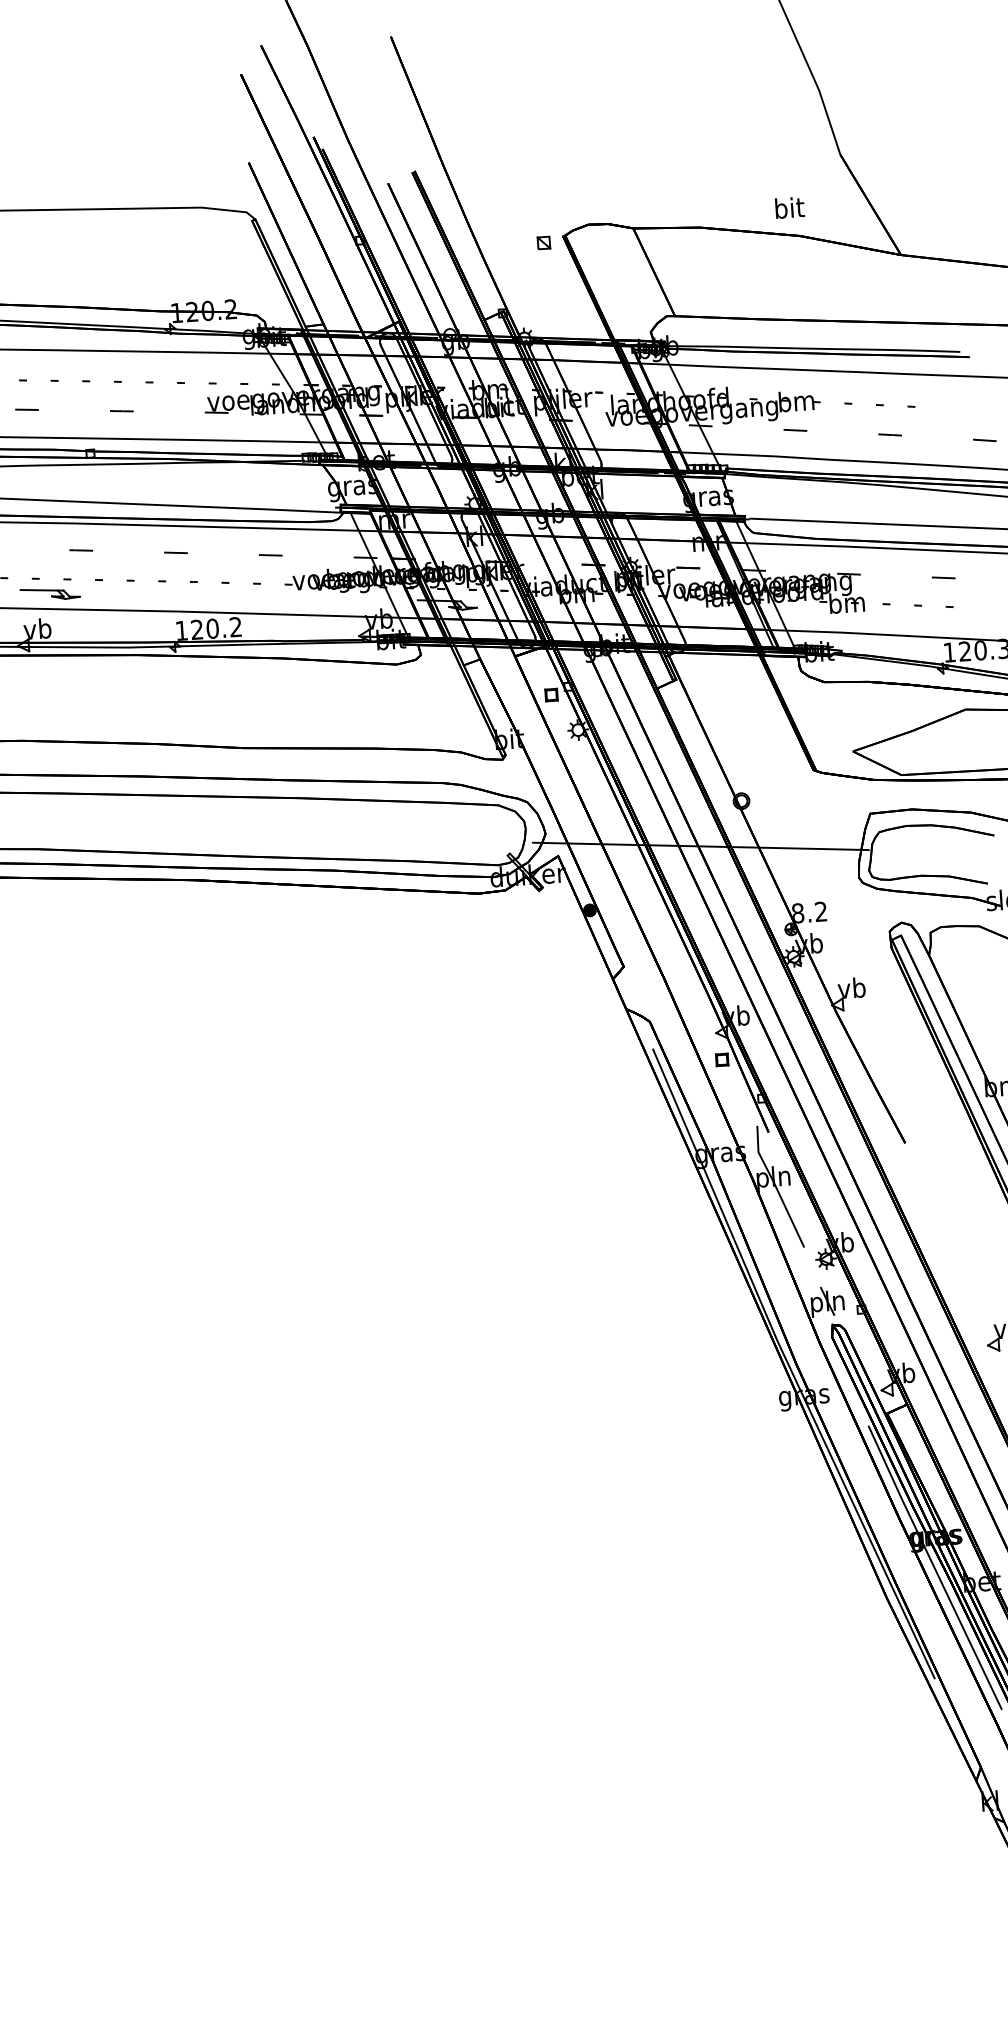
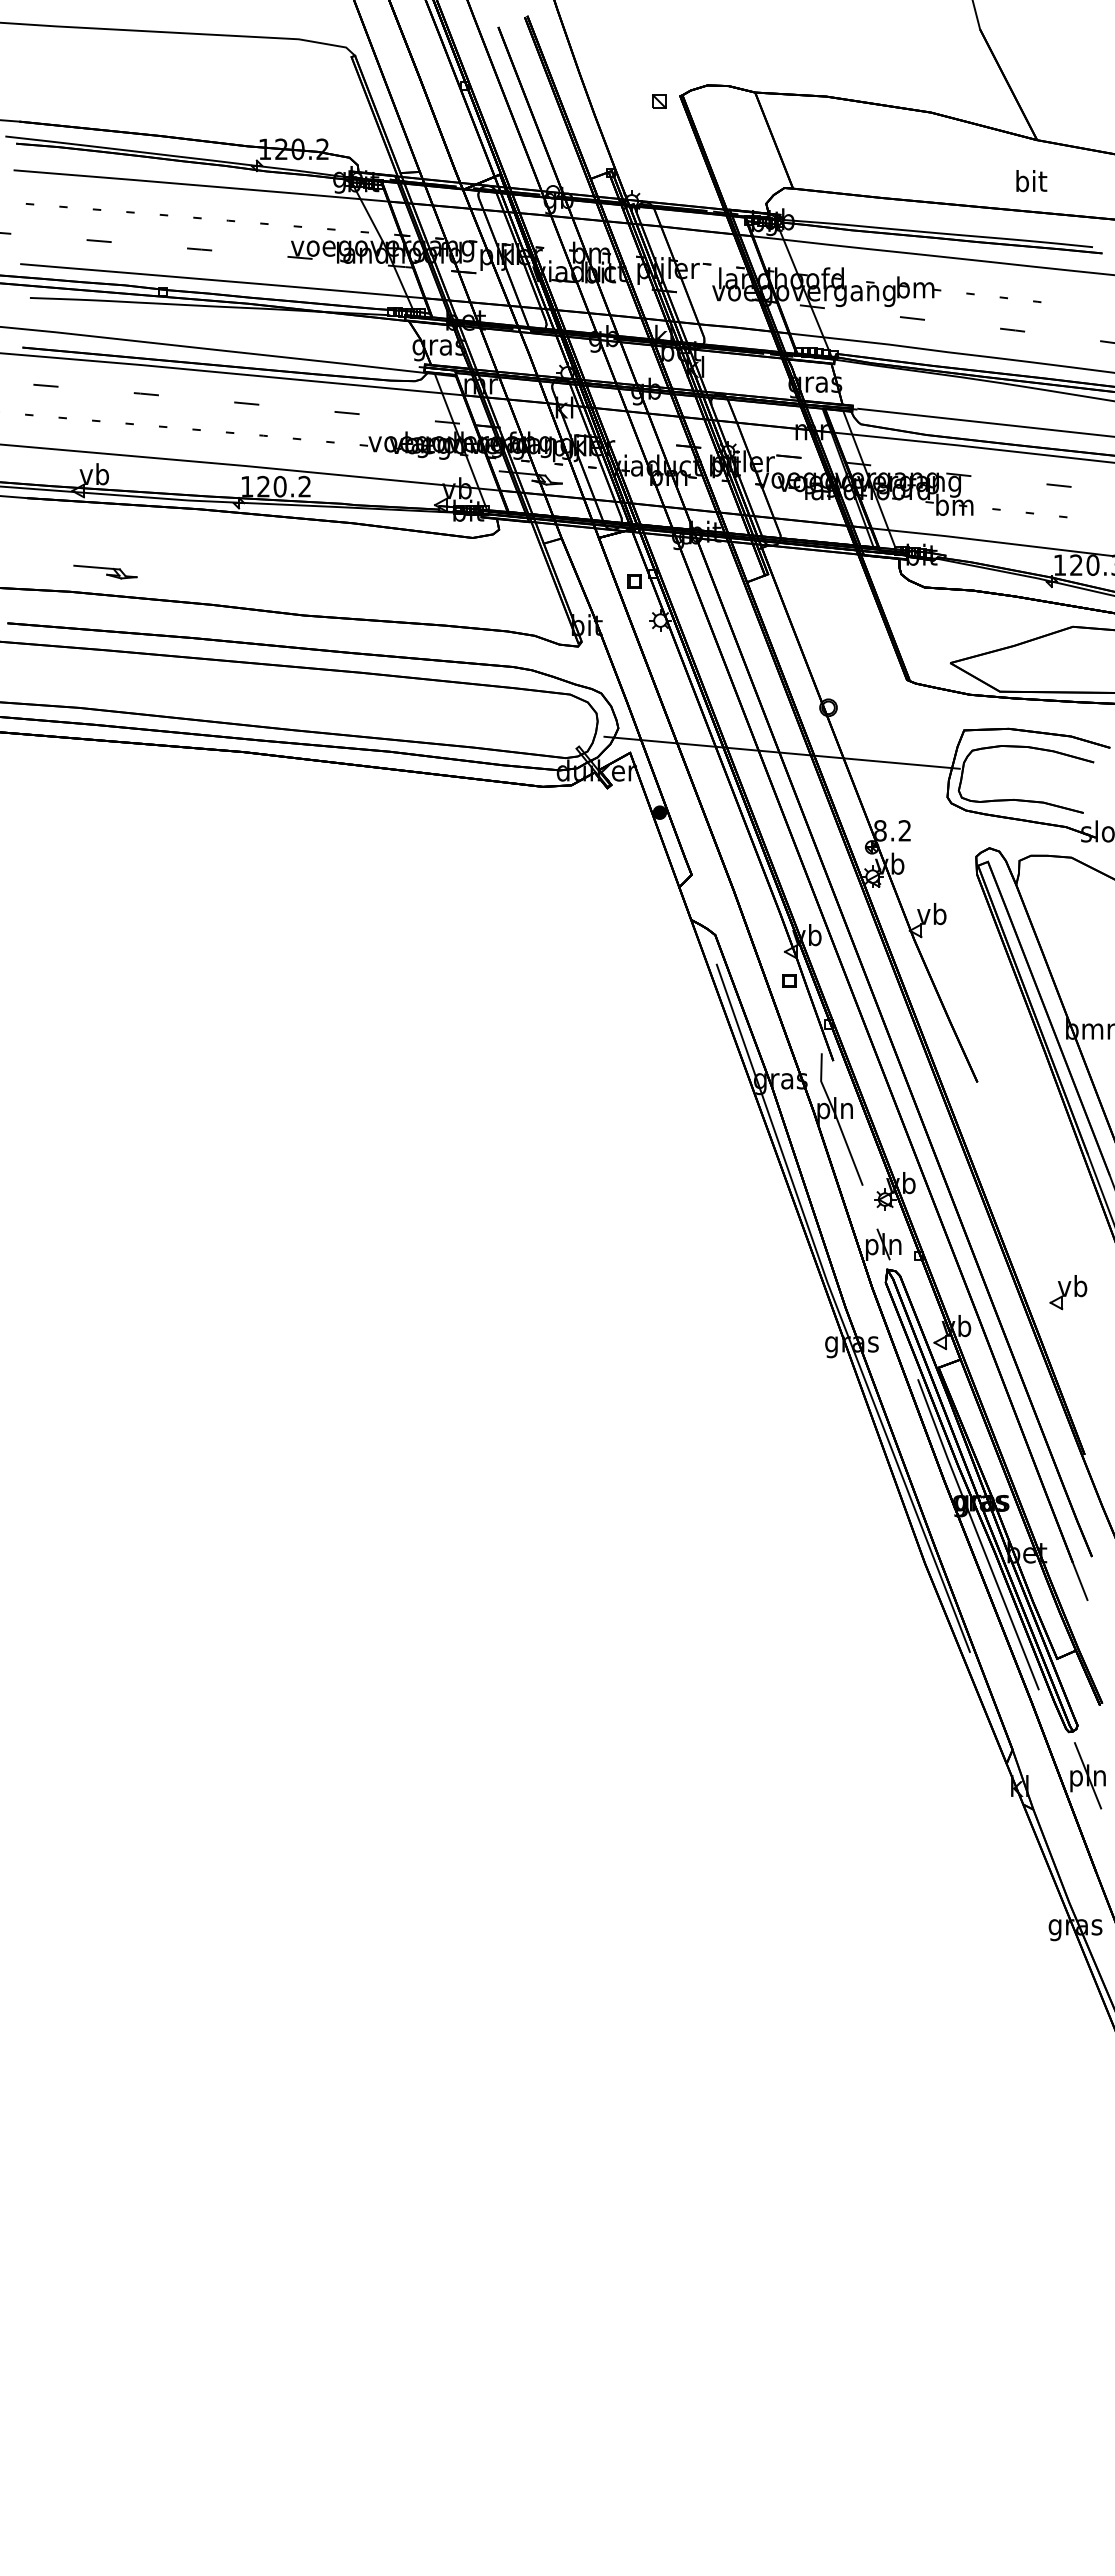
text: (789, 208) -> (1031, 181), moved
part: (50, 593) -> (105, 571), moved

